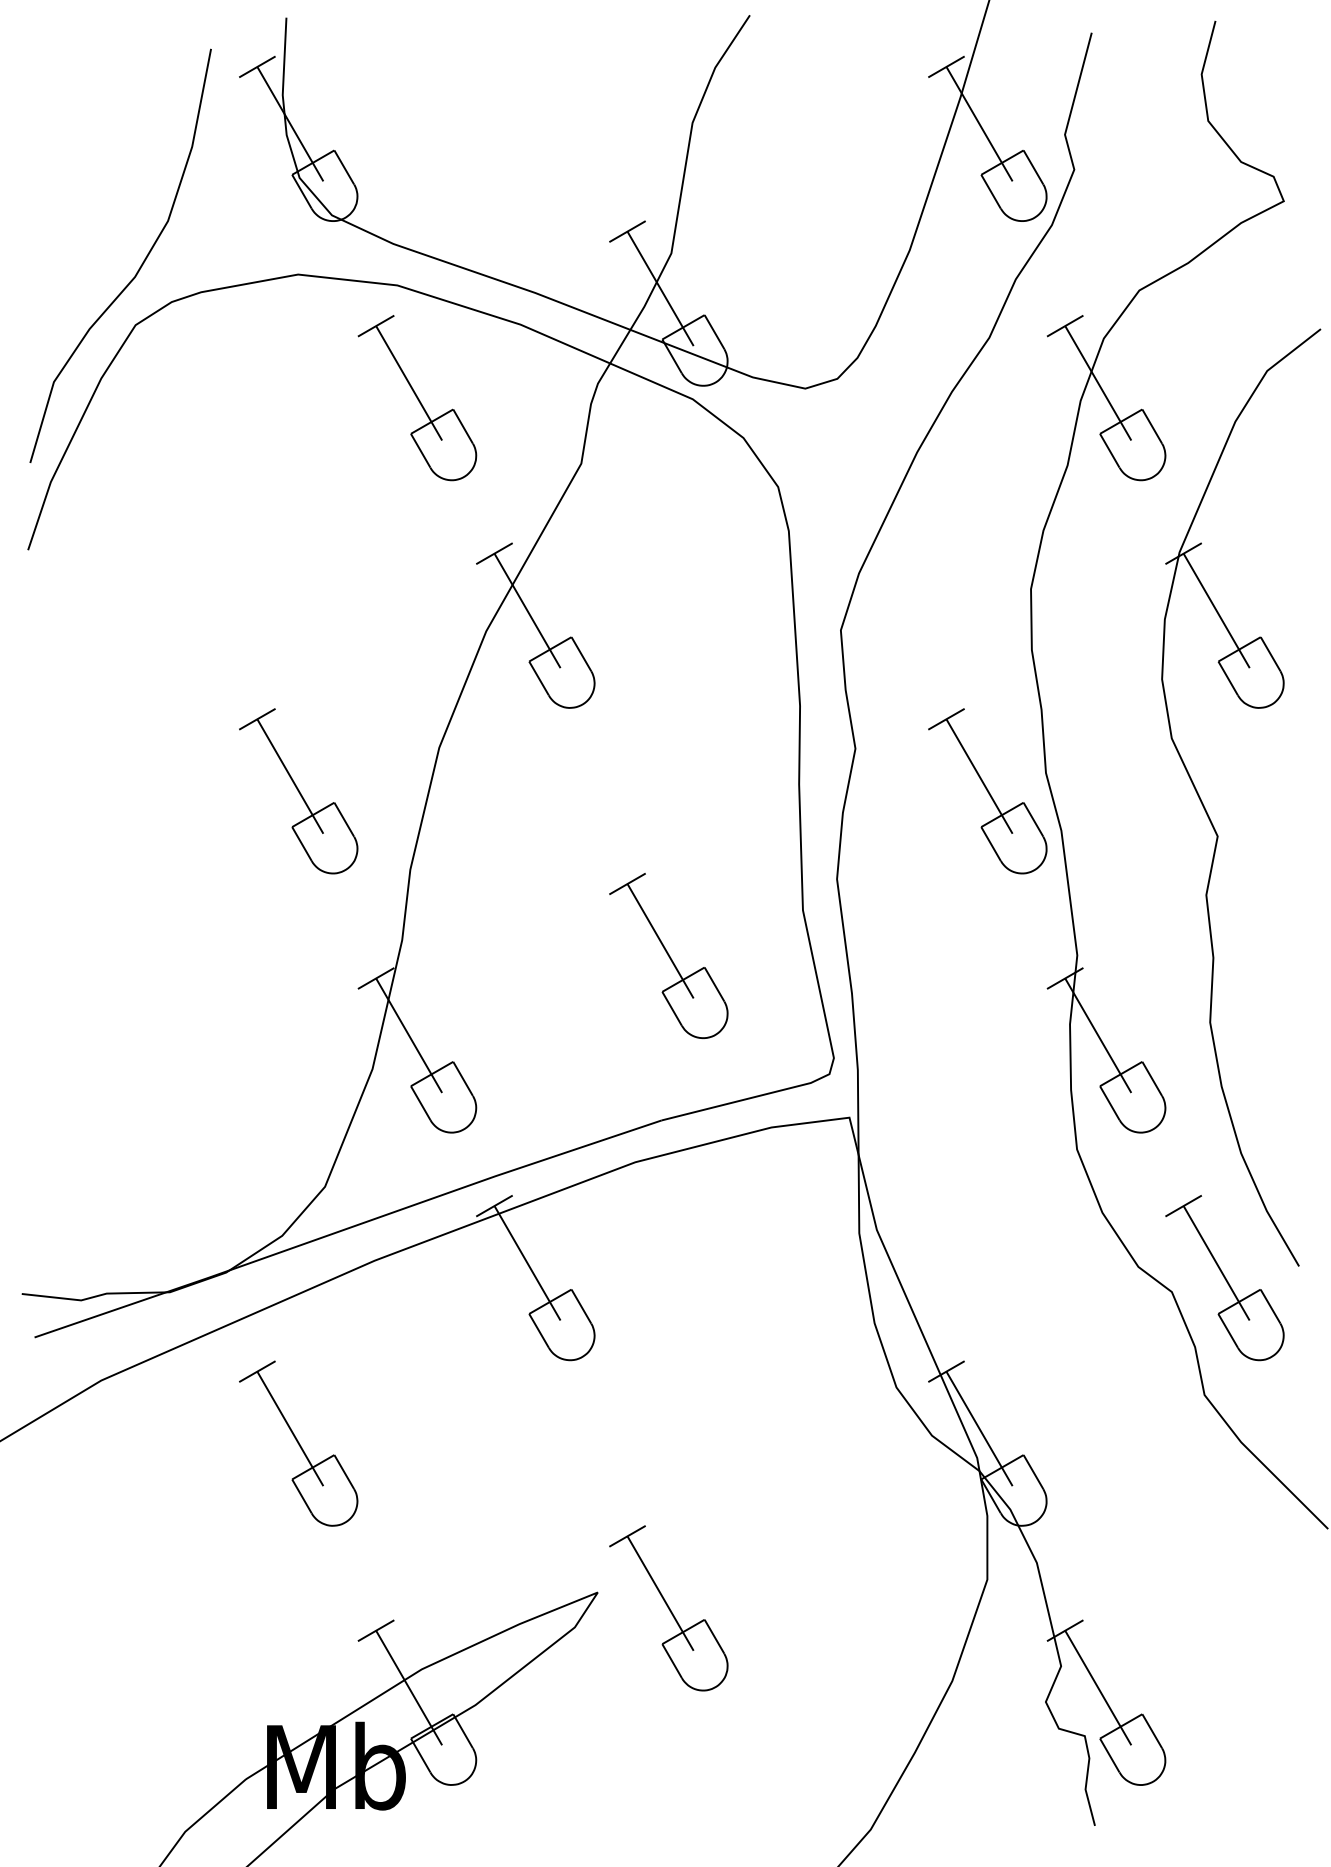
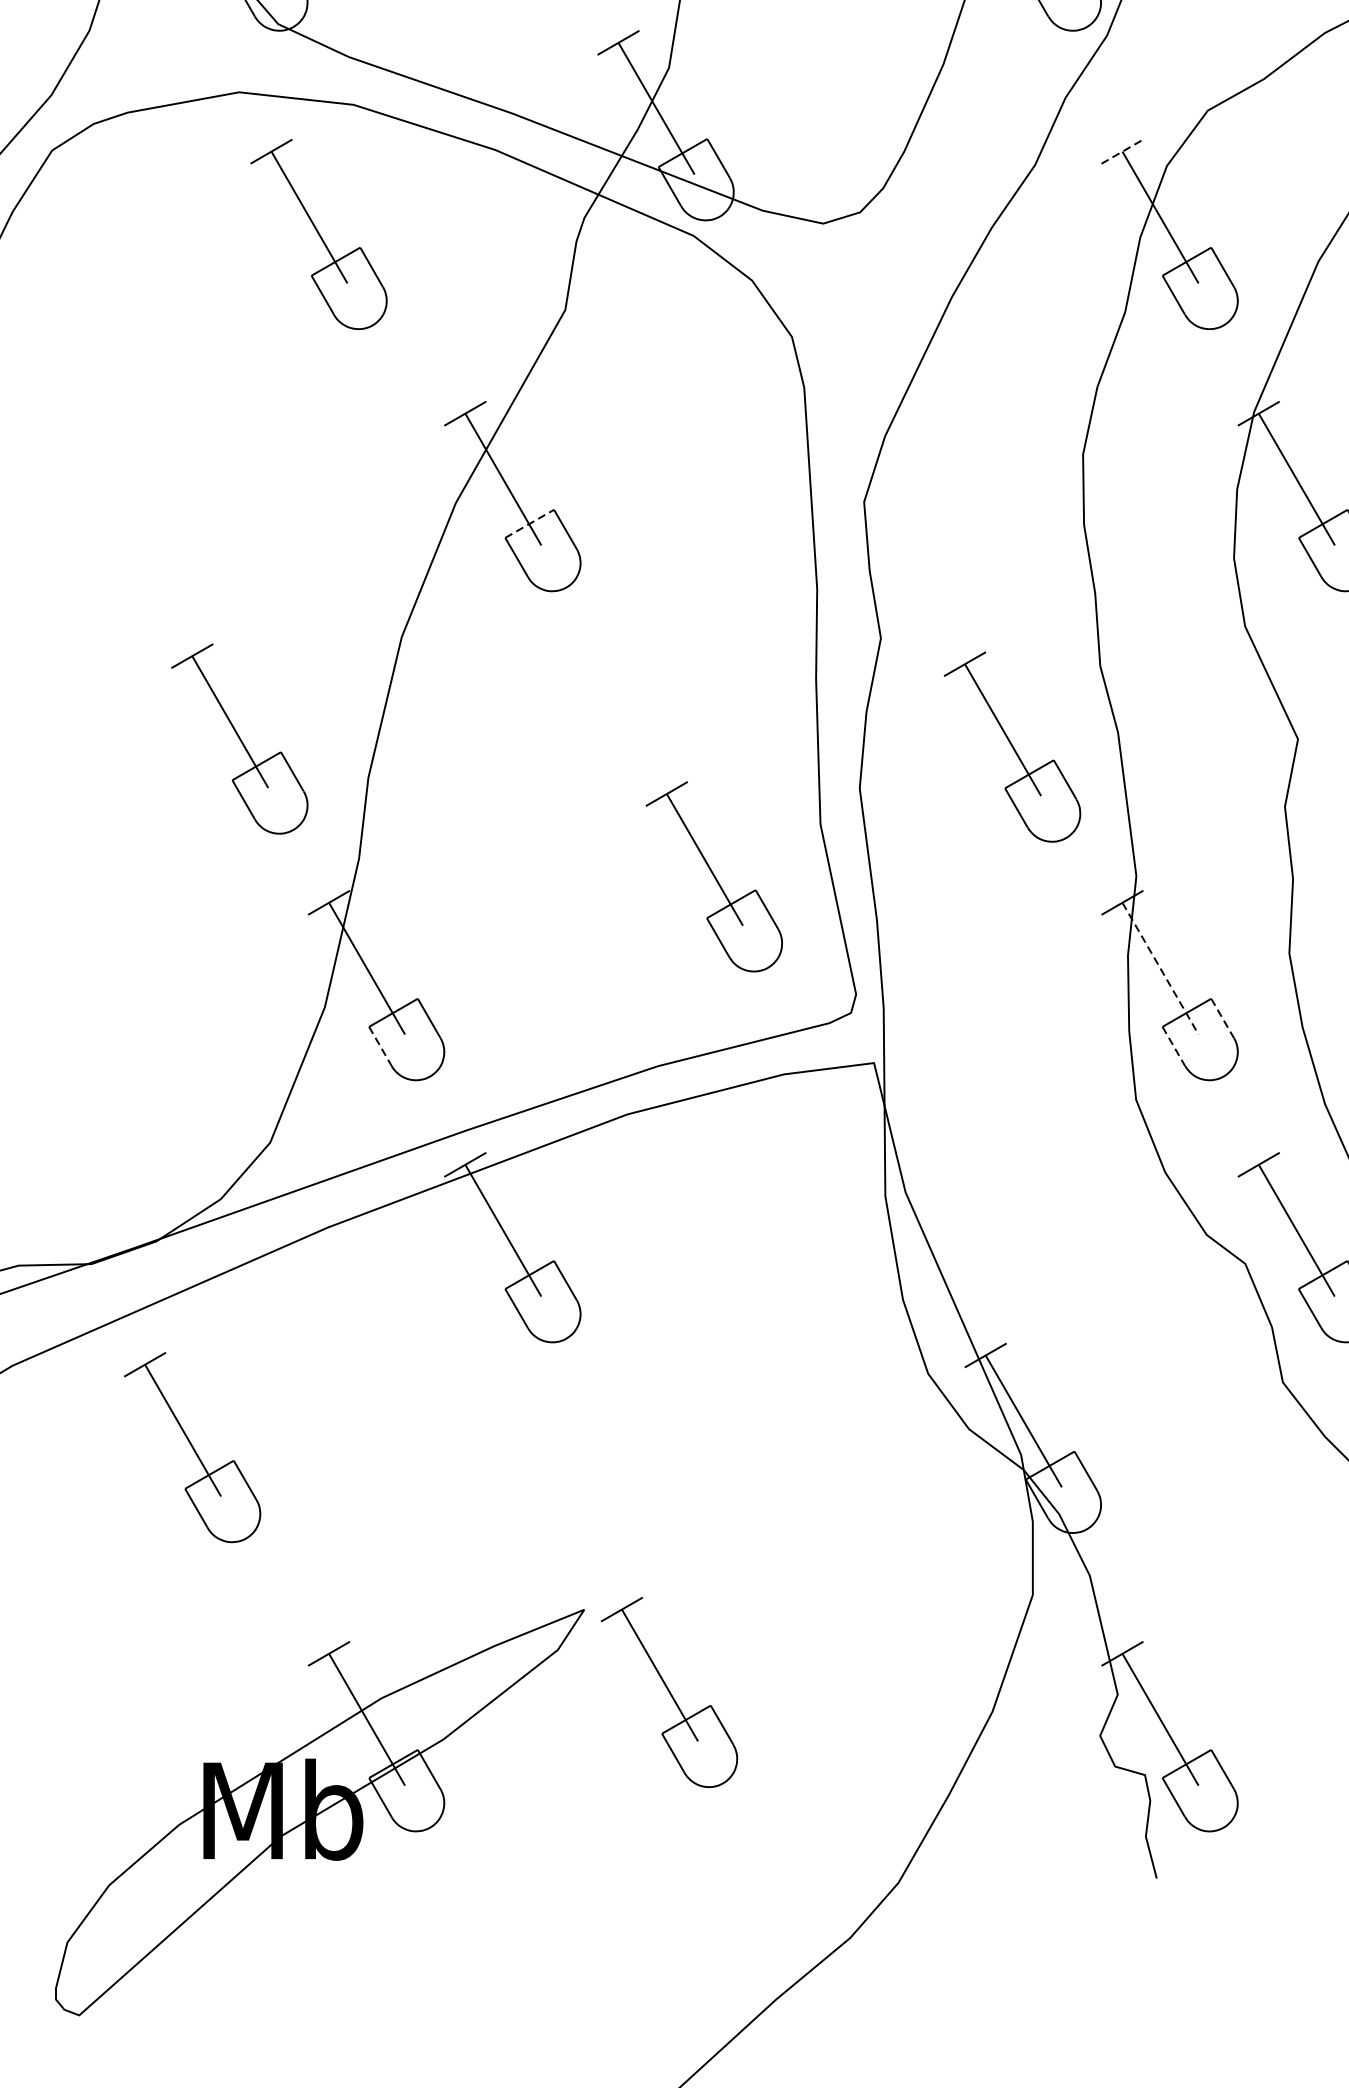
line: (1065, 325) -> (1122, 150), solid -> dashed
part: (417, 398) -> (319, 235), moved
line: (550, 649) -> (529, 524), solid -> dashed
part: (298, 791) -> (239, 739), moved
part: (987, 791) -> (1012, 747), moved
part: (668, 955) -> (714, 876), moved
line: (1098, 1036) -> (1160, 969), solid -> dashed
line: (1152, 1078) -> (1222, 1017), solid -> dashed
line: (420, 1103) -> (380, 1046), solid -> dashed
line: (1109, 1103) -> (1173, 1046), solid -> dashed
part: (298, 1443) -> (192, 1447), moved
part: (668, 1608) -> (669, 1692), moved

